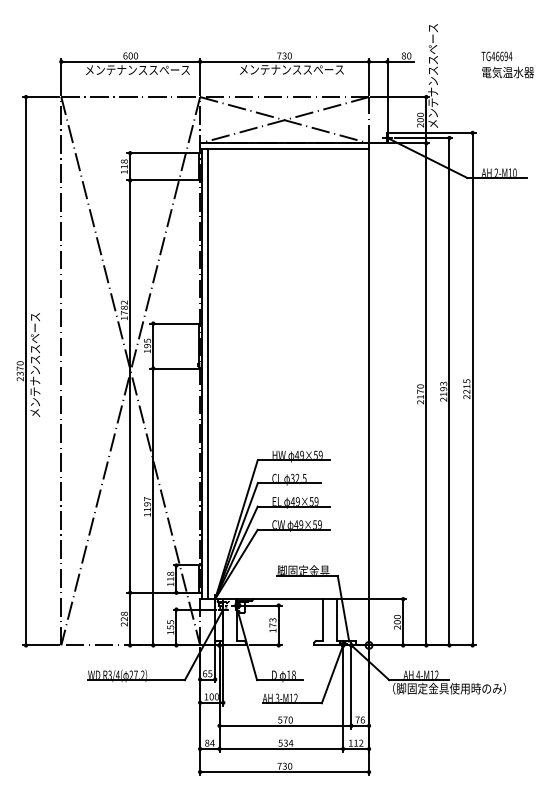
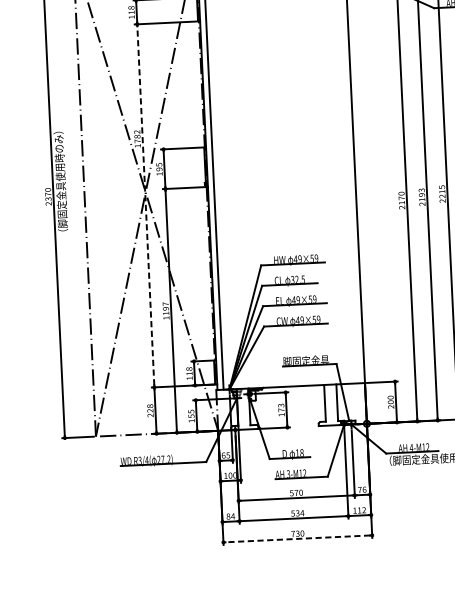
text: (34, 357) -> (60, 184), メンテナンススペース -> （脚固定金具使用時のみ）
line: (130, 386) -> (146, 205), solid -> dashed
line: (284, 772) -> (297, 539), solid -> dashed

